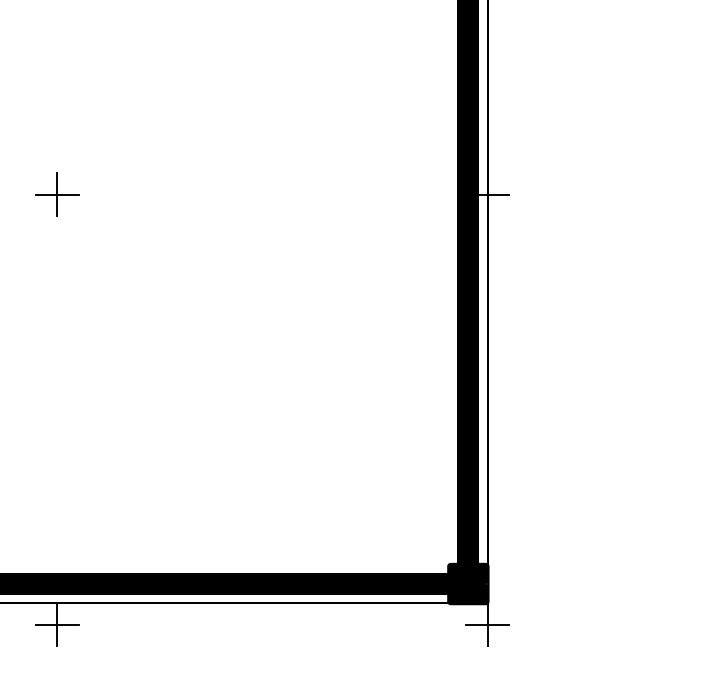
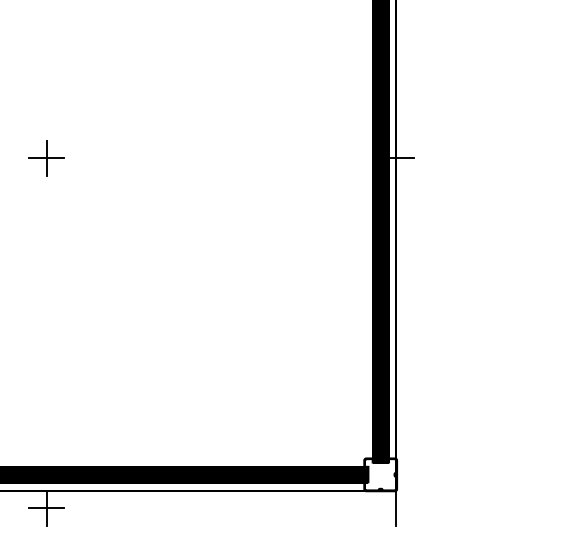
fill: (468, 583) -> (380, 474), removed
line: (486, 625) -> (395, 508), removed

